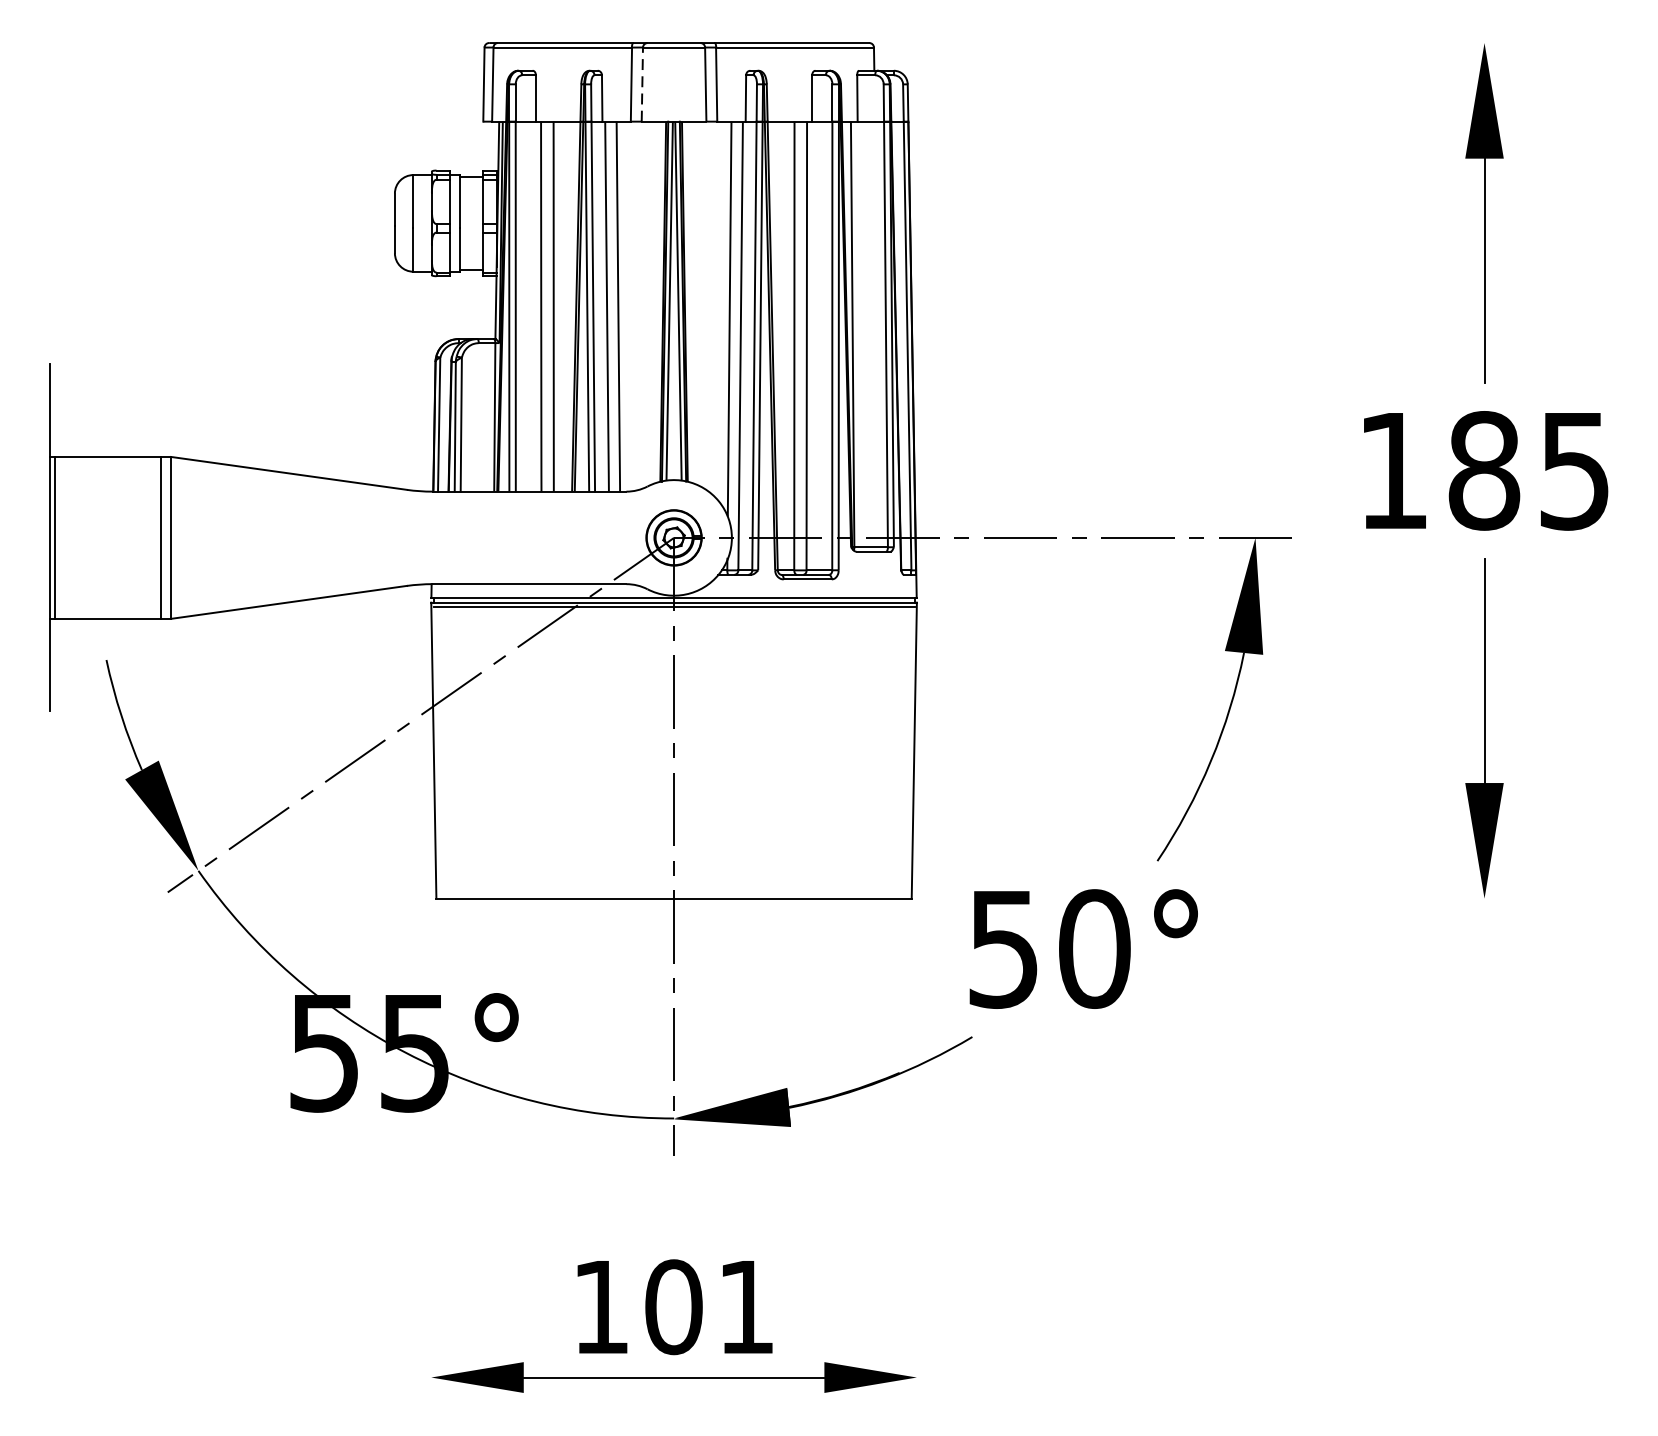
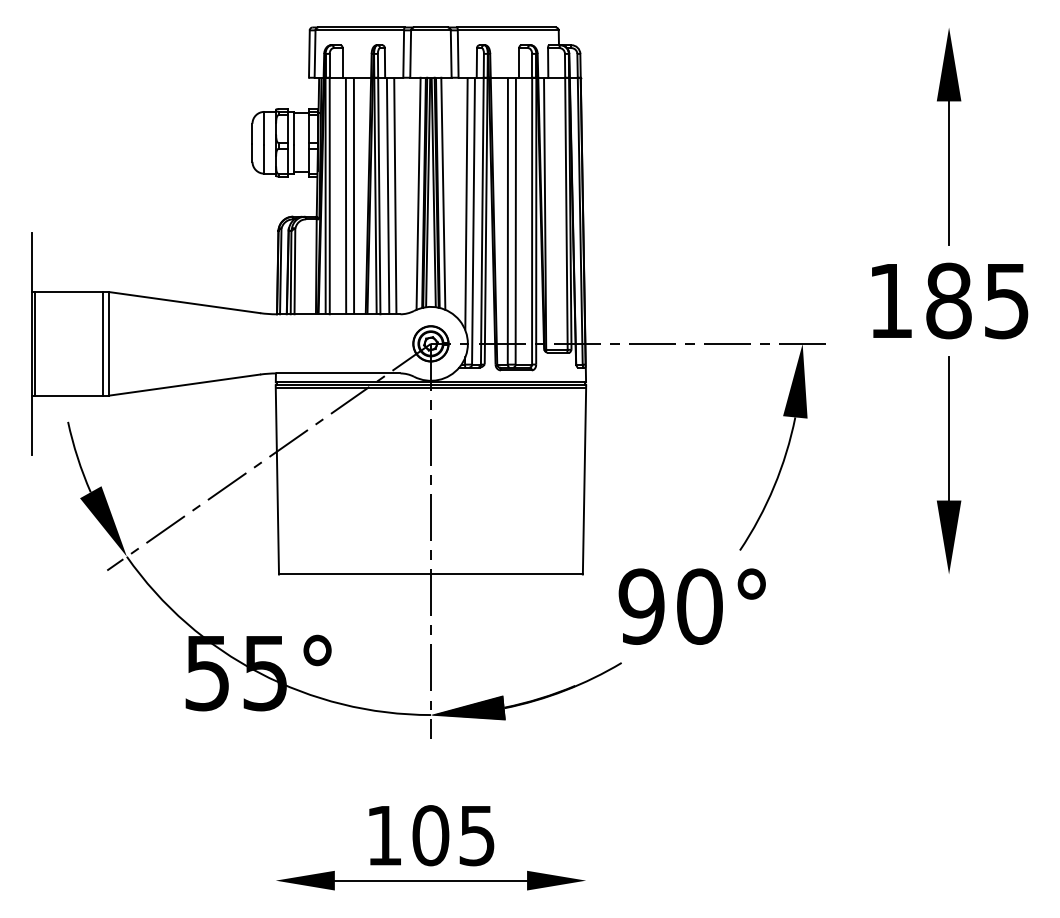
line: (642, 82) -> (410, 52), dashed -> solid
line: (654, 302) -> (418, 193), added
line: (693, 302) -> (443, 193), added
text: (1003, 948) -> (641, 606), 50° -> 90°
text: (745, 1308) -> (476, 836), 101 -> 105

